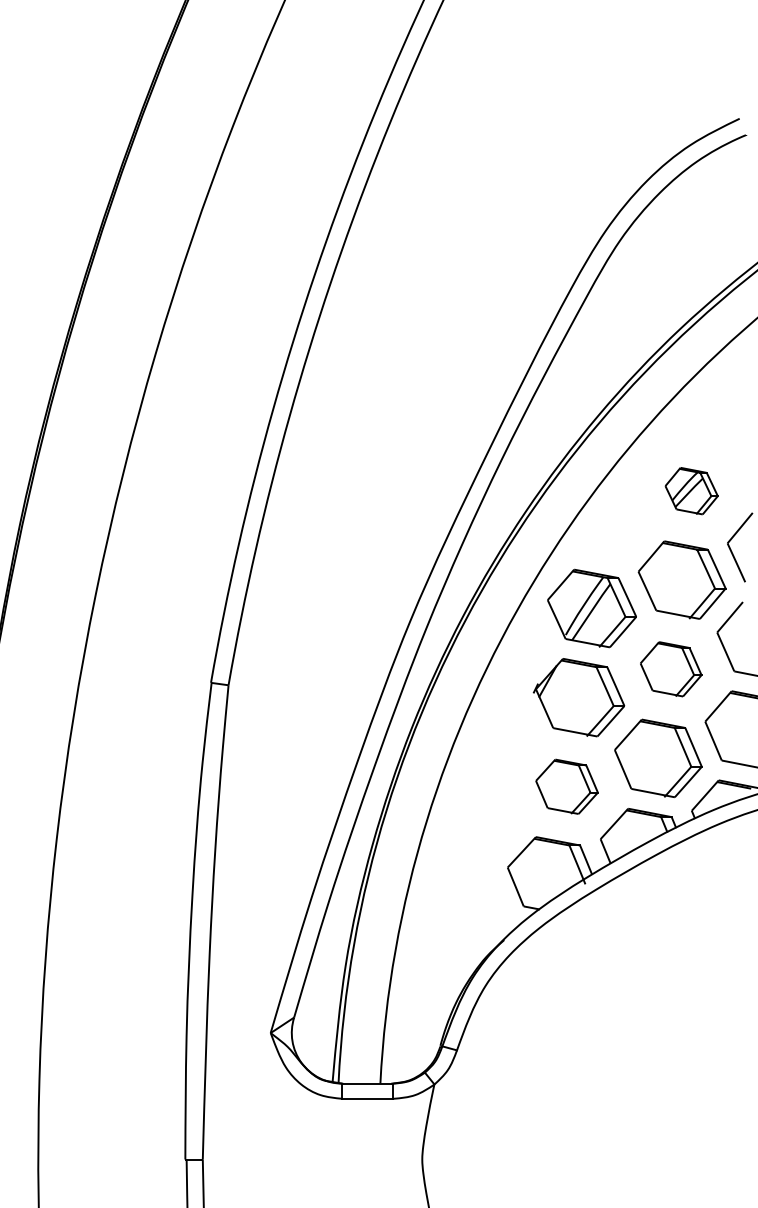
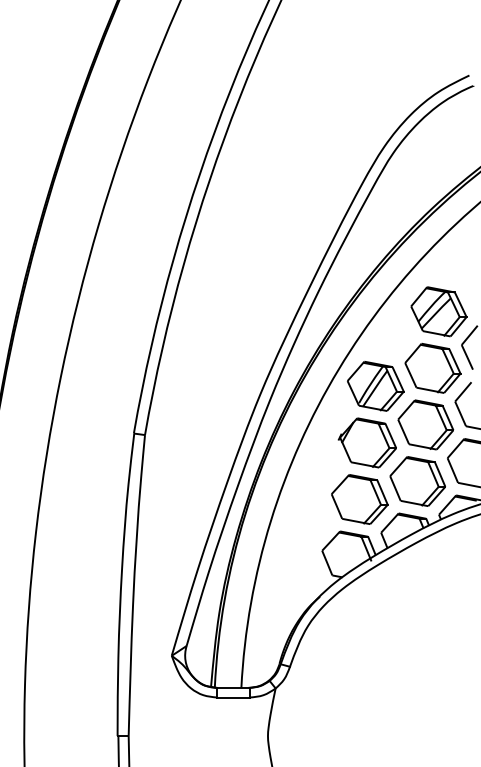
part: (690, 490) -> (438, 311), size x1.67
part: (670, 668) -> (425, 424), size x1.43
part: (566, 786) -> (359, 499), size x1.43

